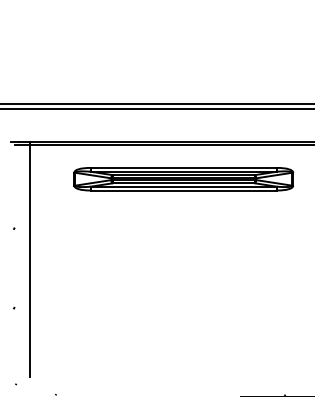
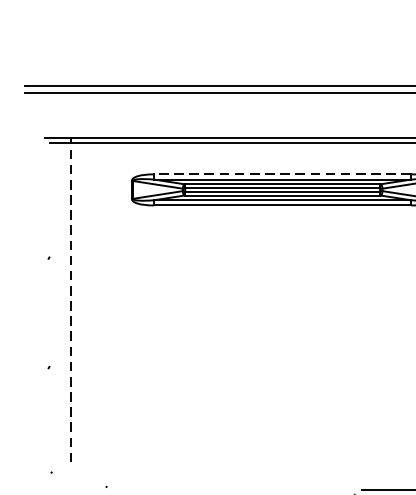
line: (183, 167) -> (282, 173), solid -> dashed
line: (29, 261) -> (70, 303), solid -> dashed

